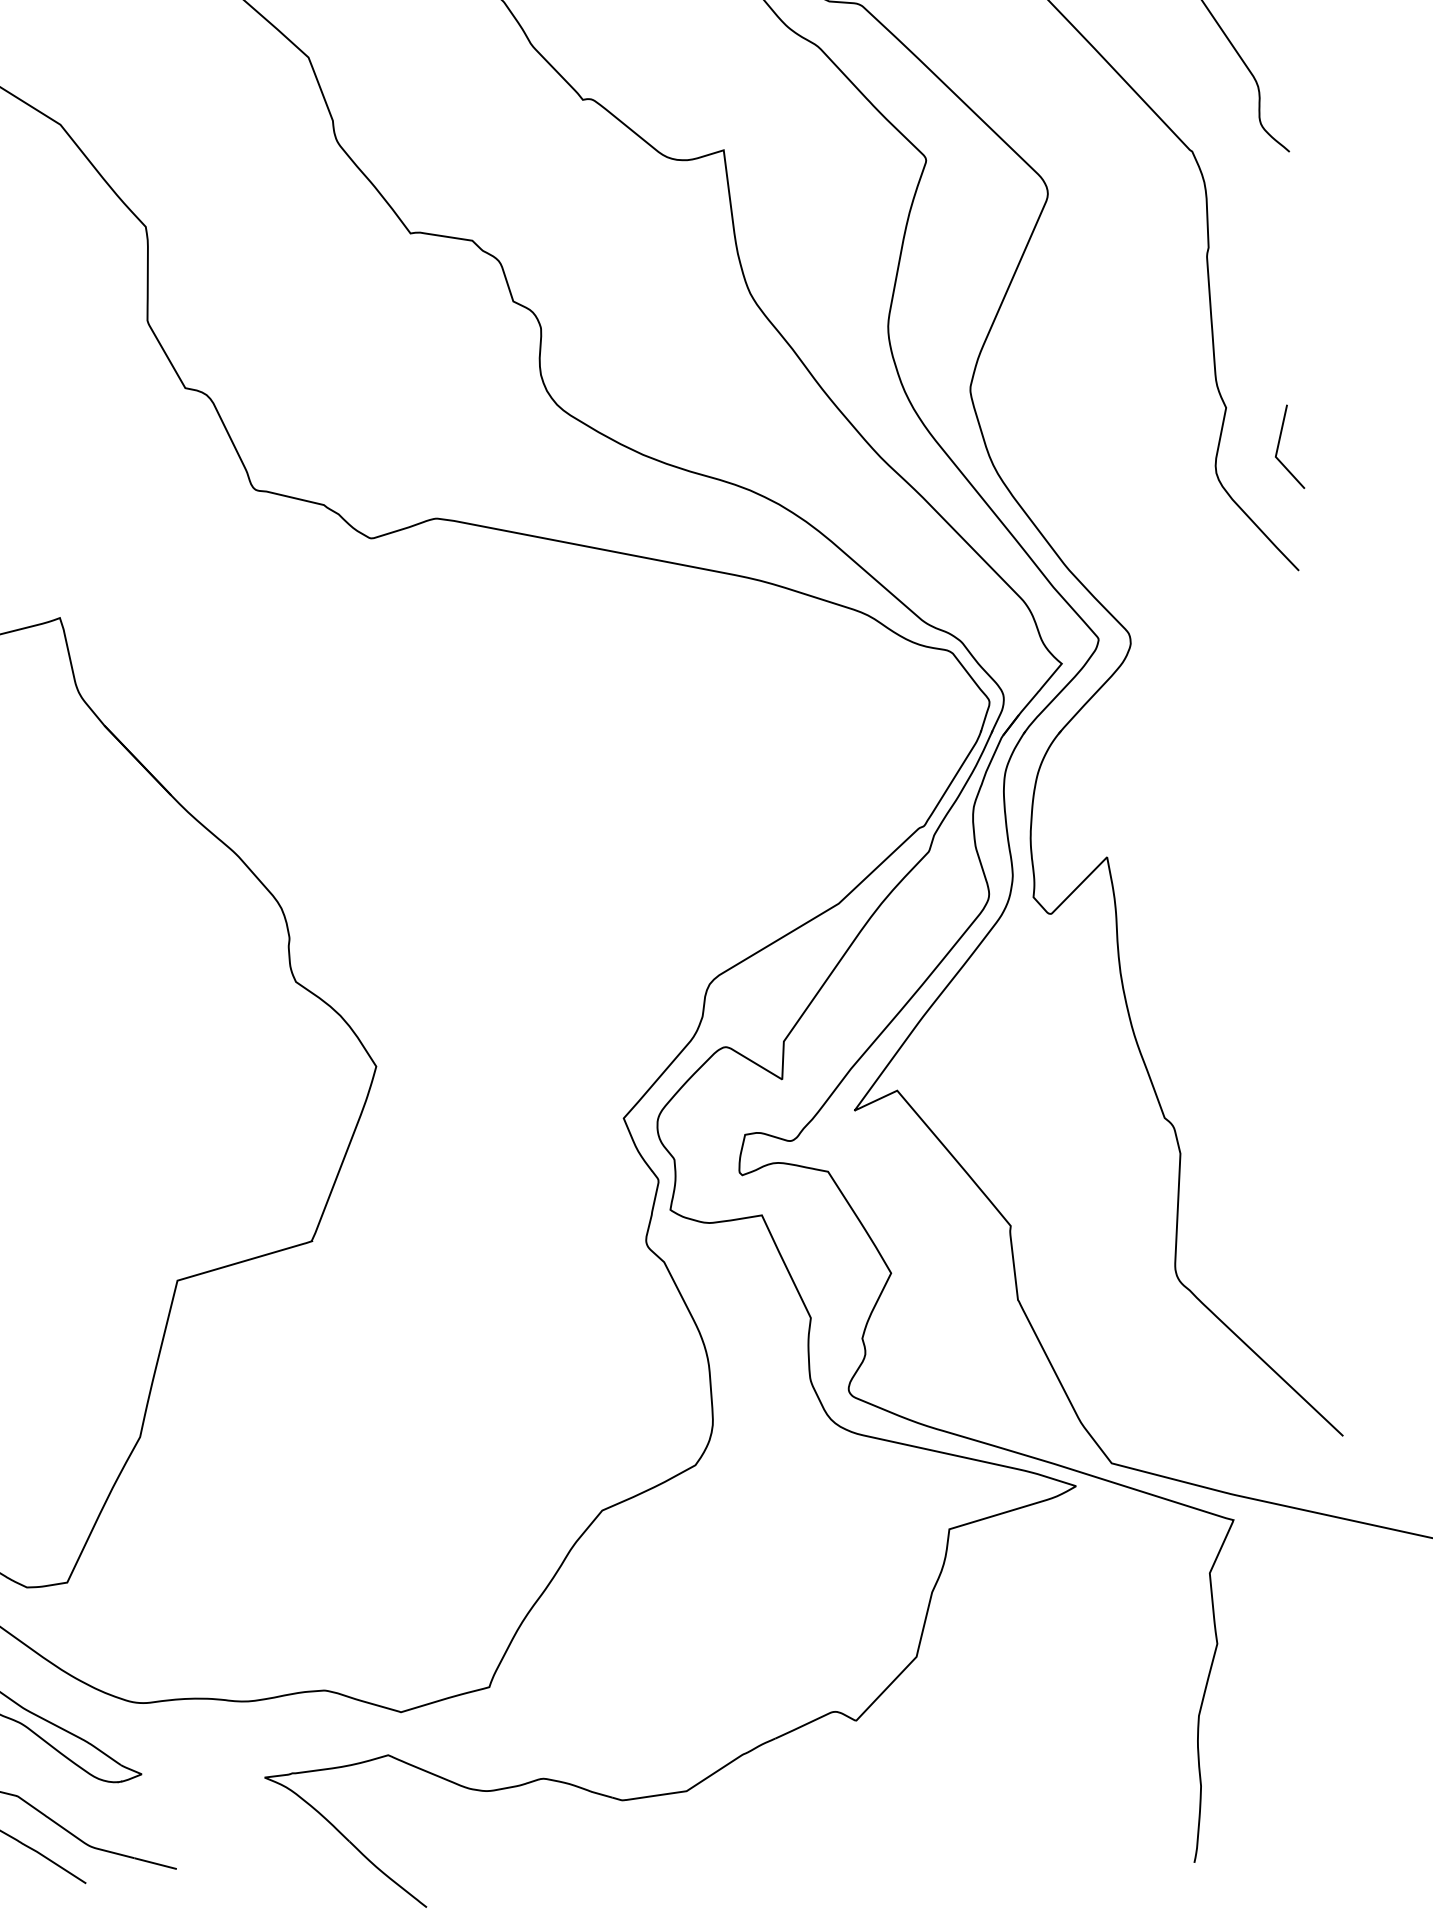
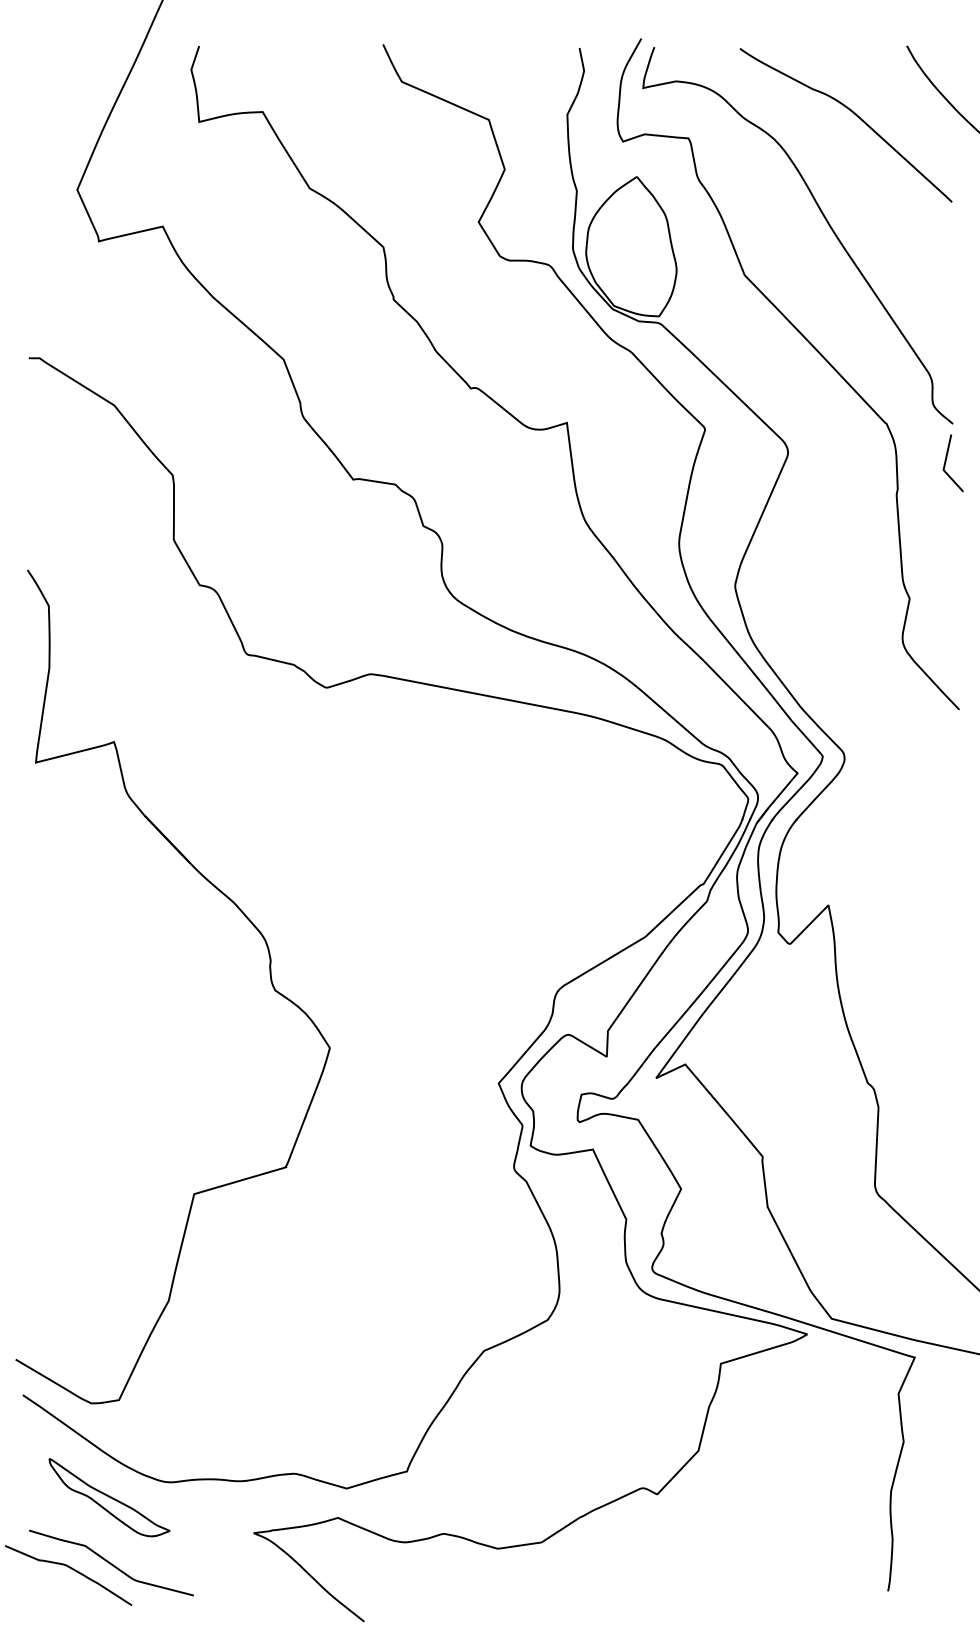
line: (1280, 445) -> (946, 462), moved

